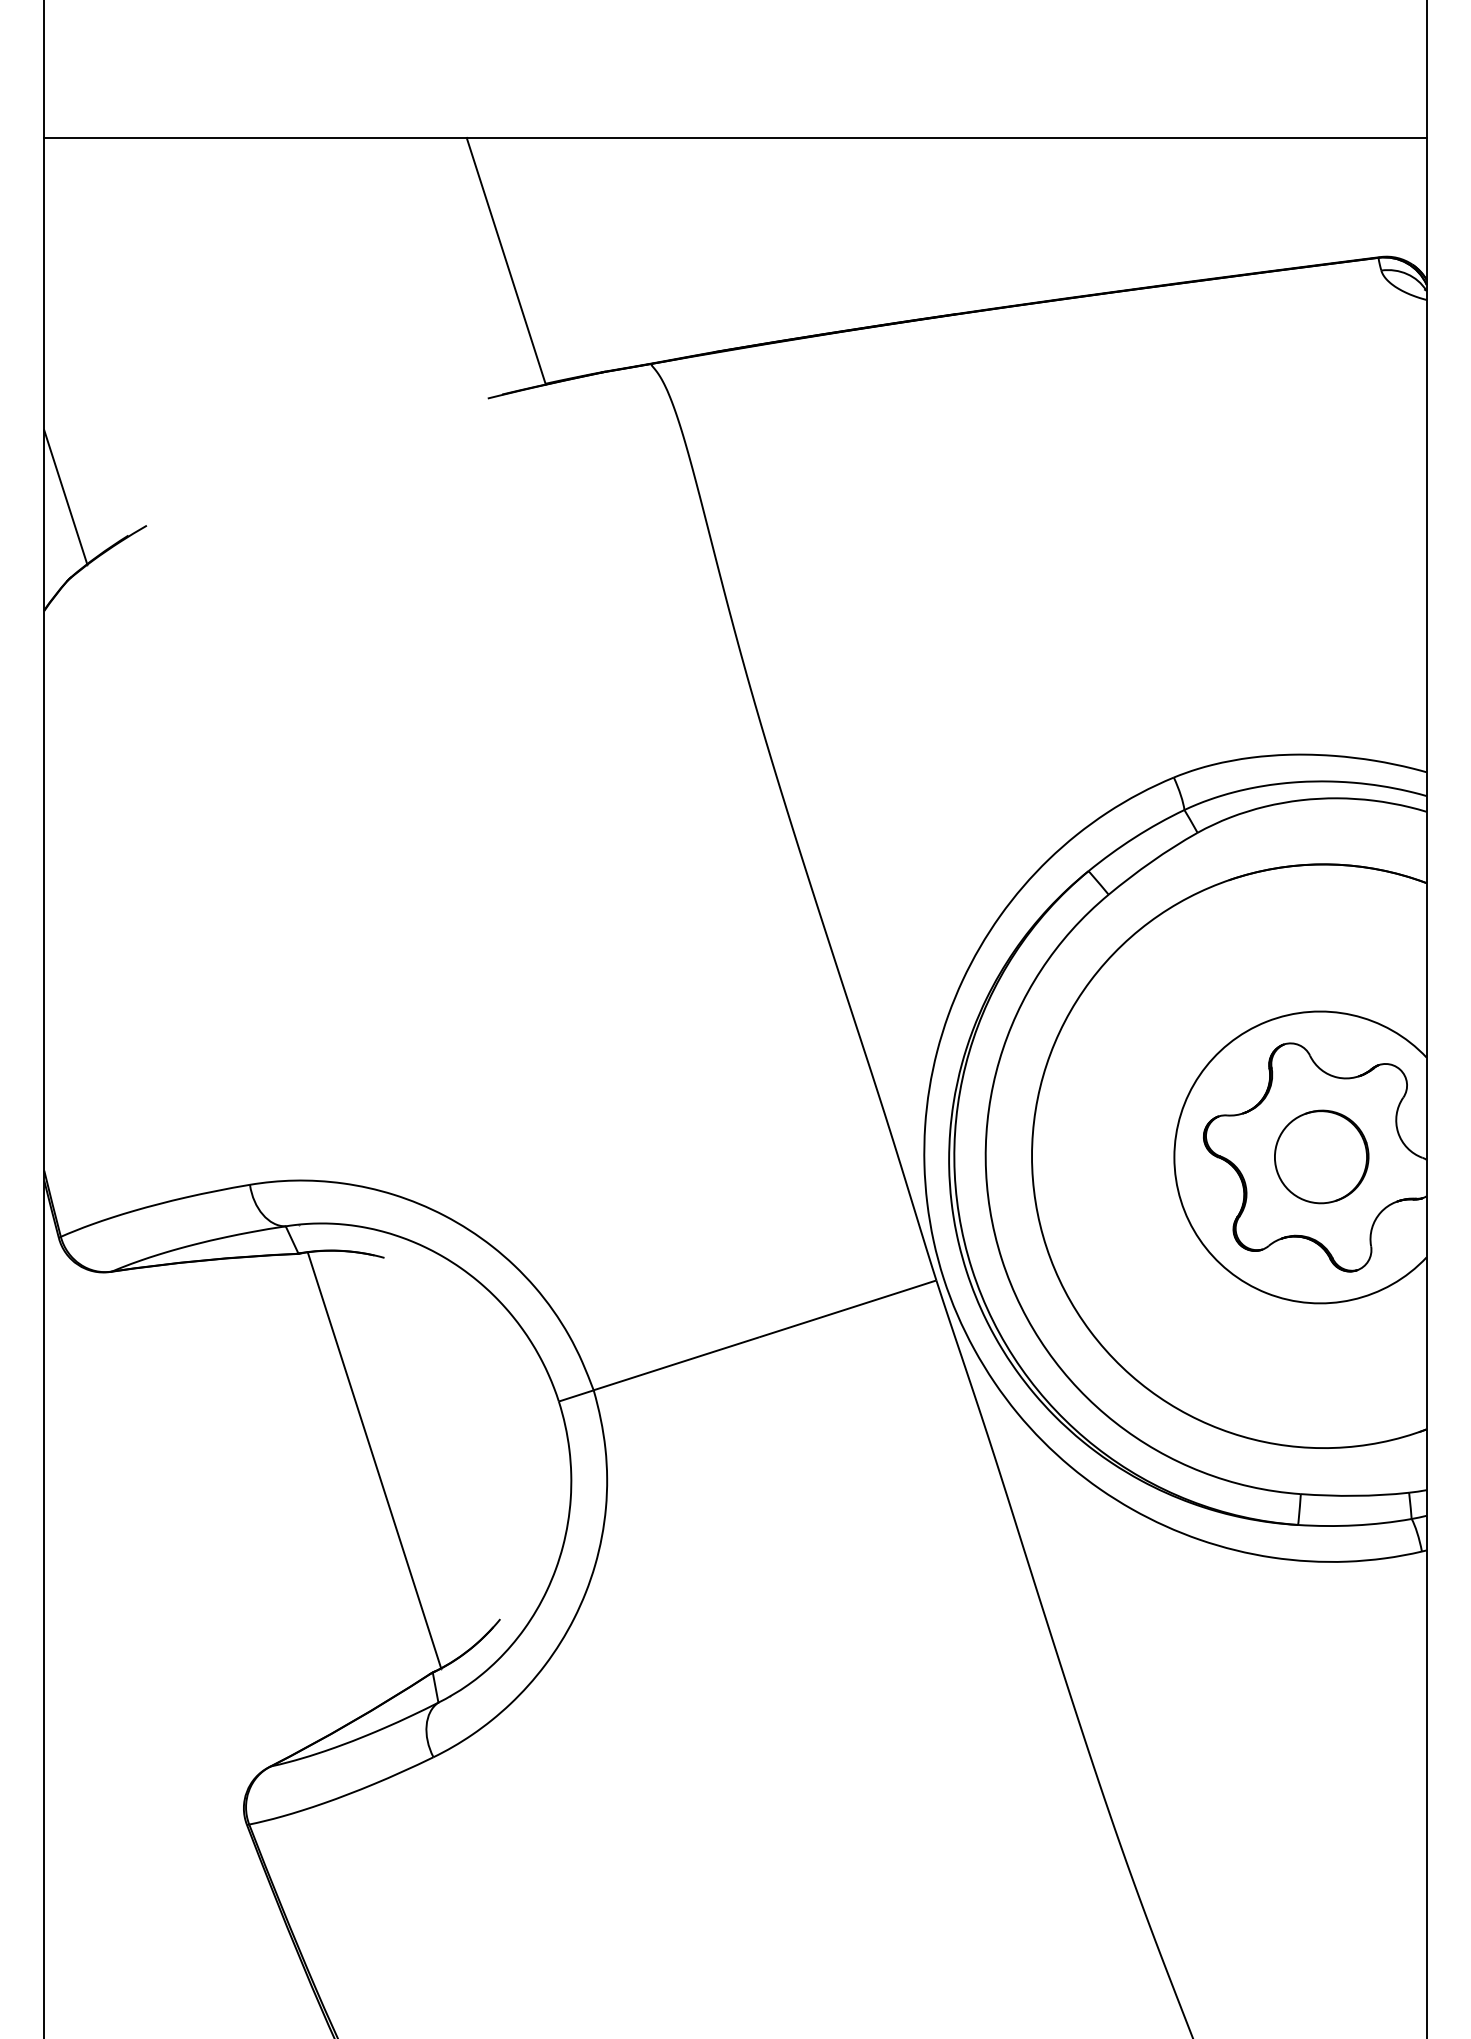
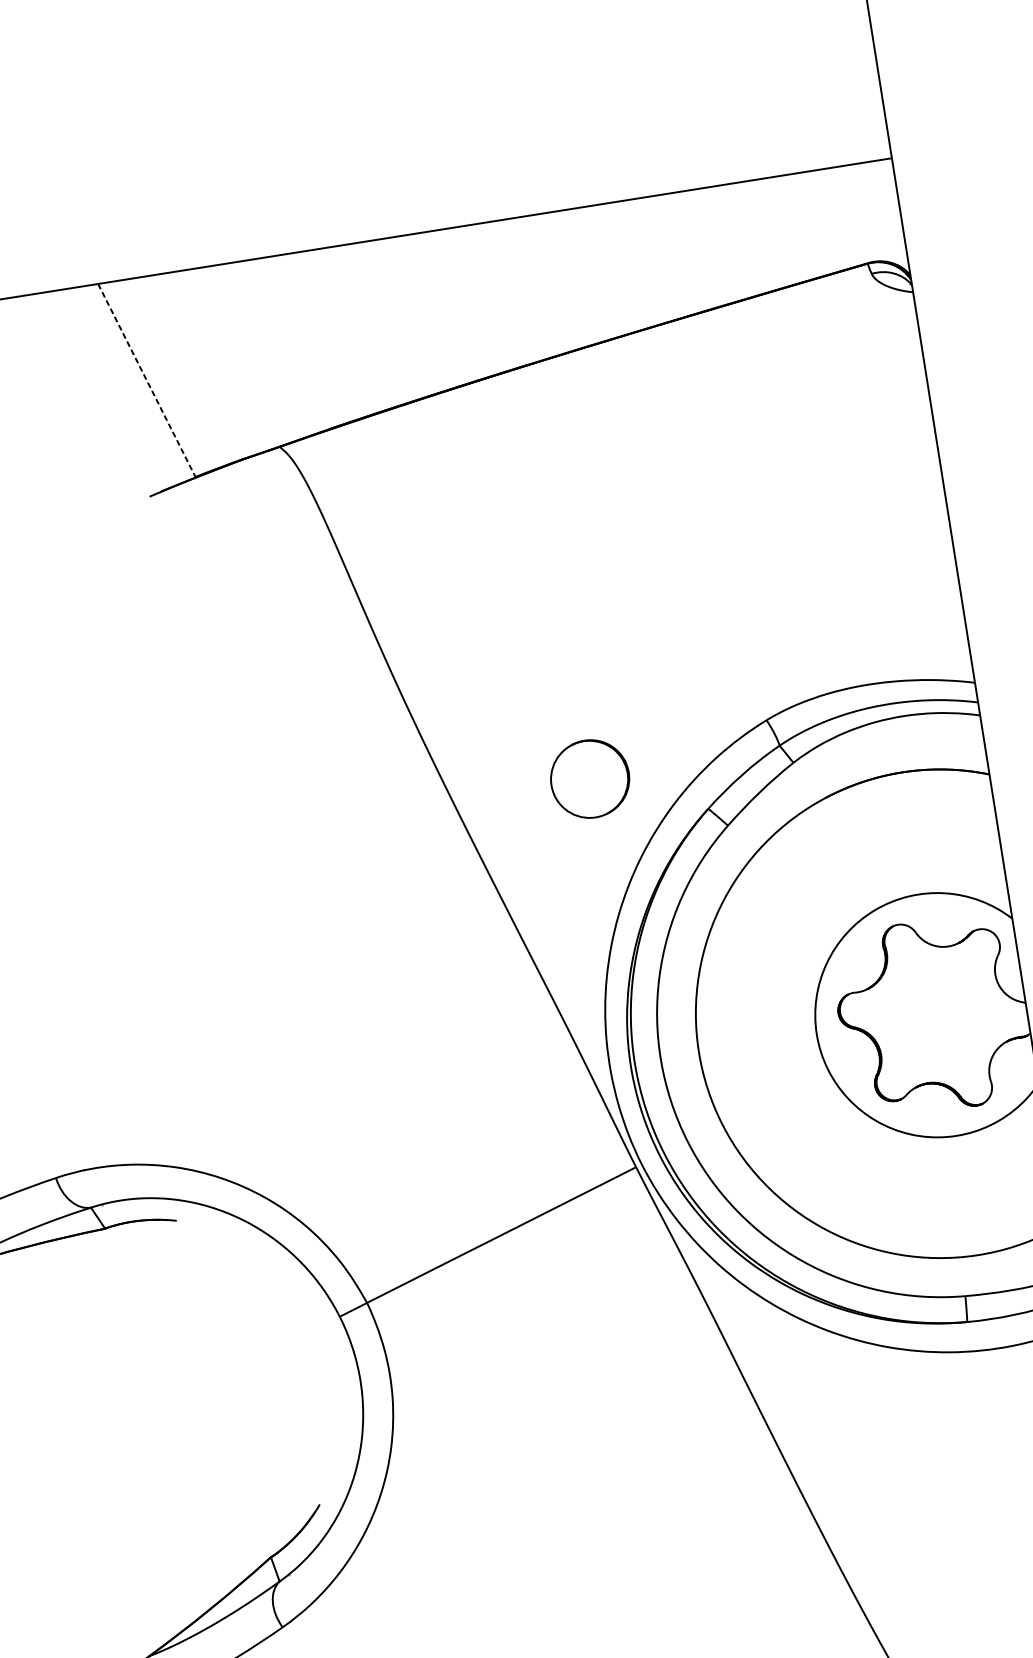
line: (506, 261) -> (147, 380), solid -> dashed
part: (1321, 1156) -> (589, 778), moved
line: (374, 1460) -> (195, 1389), removed

